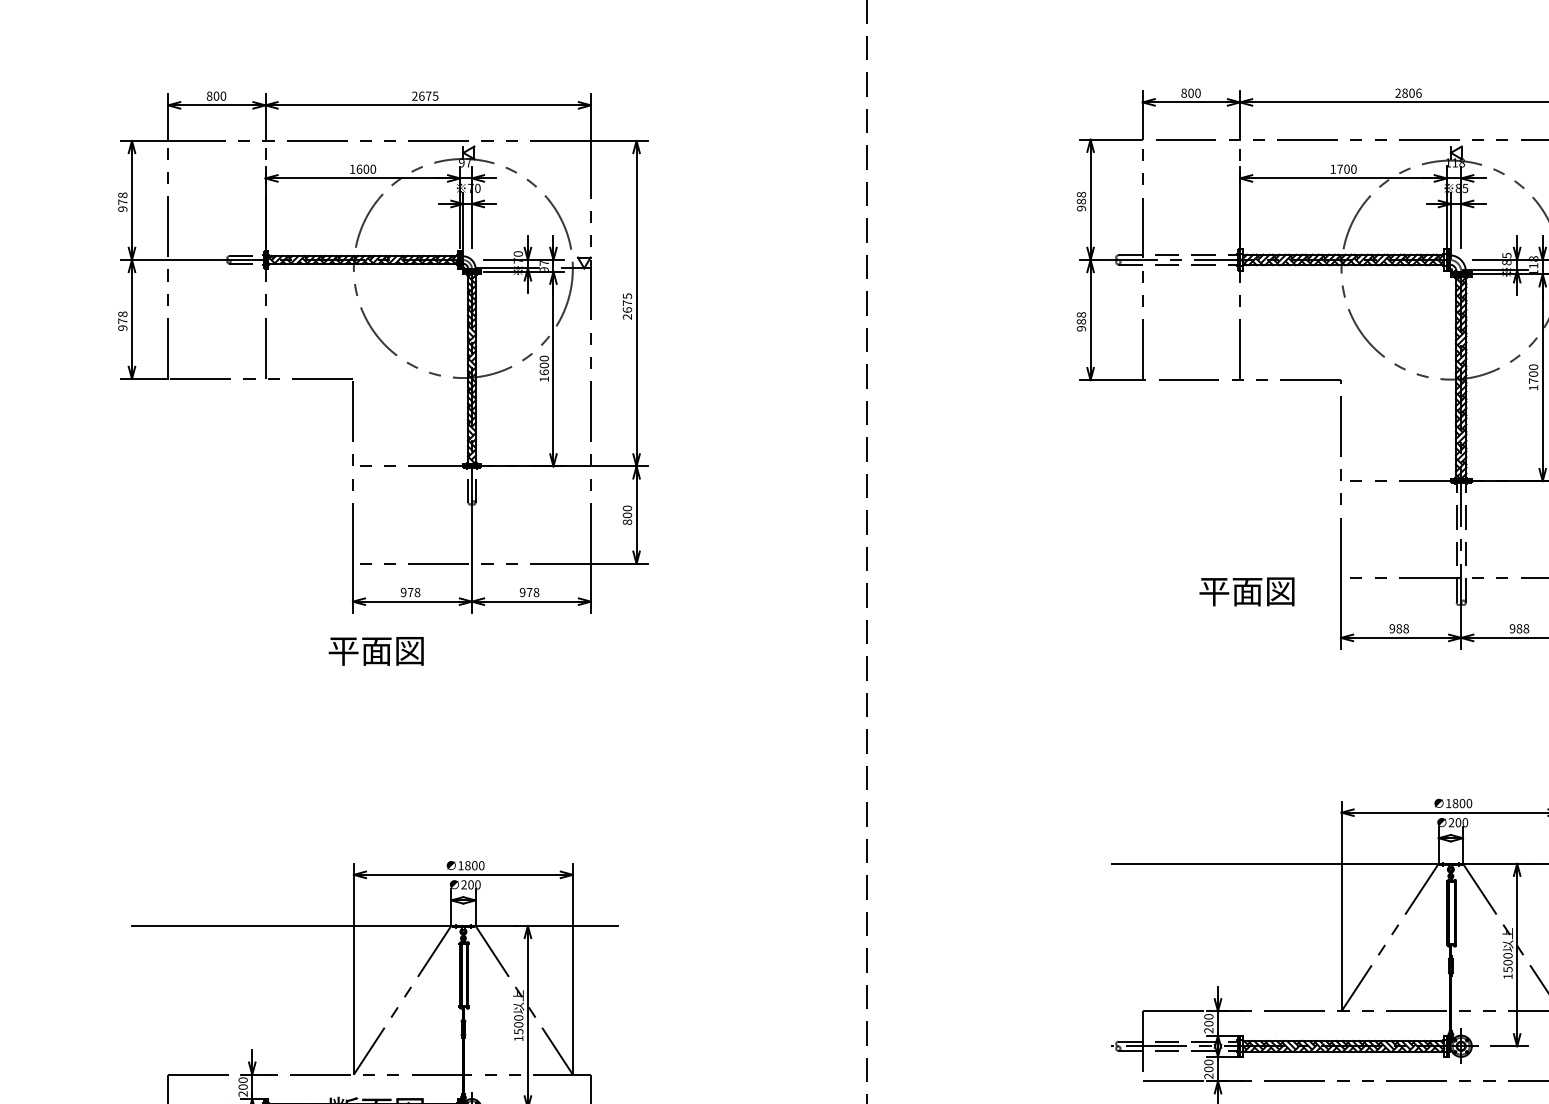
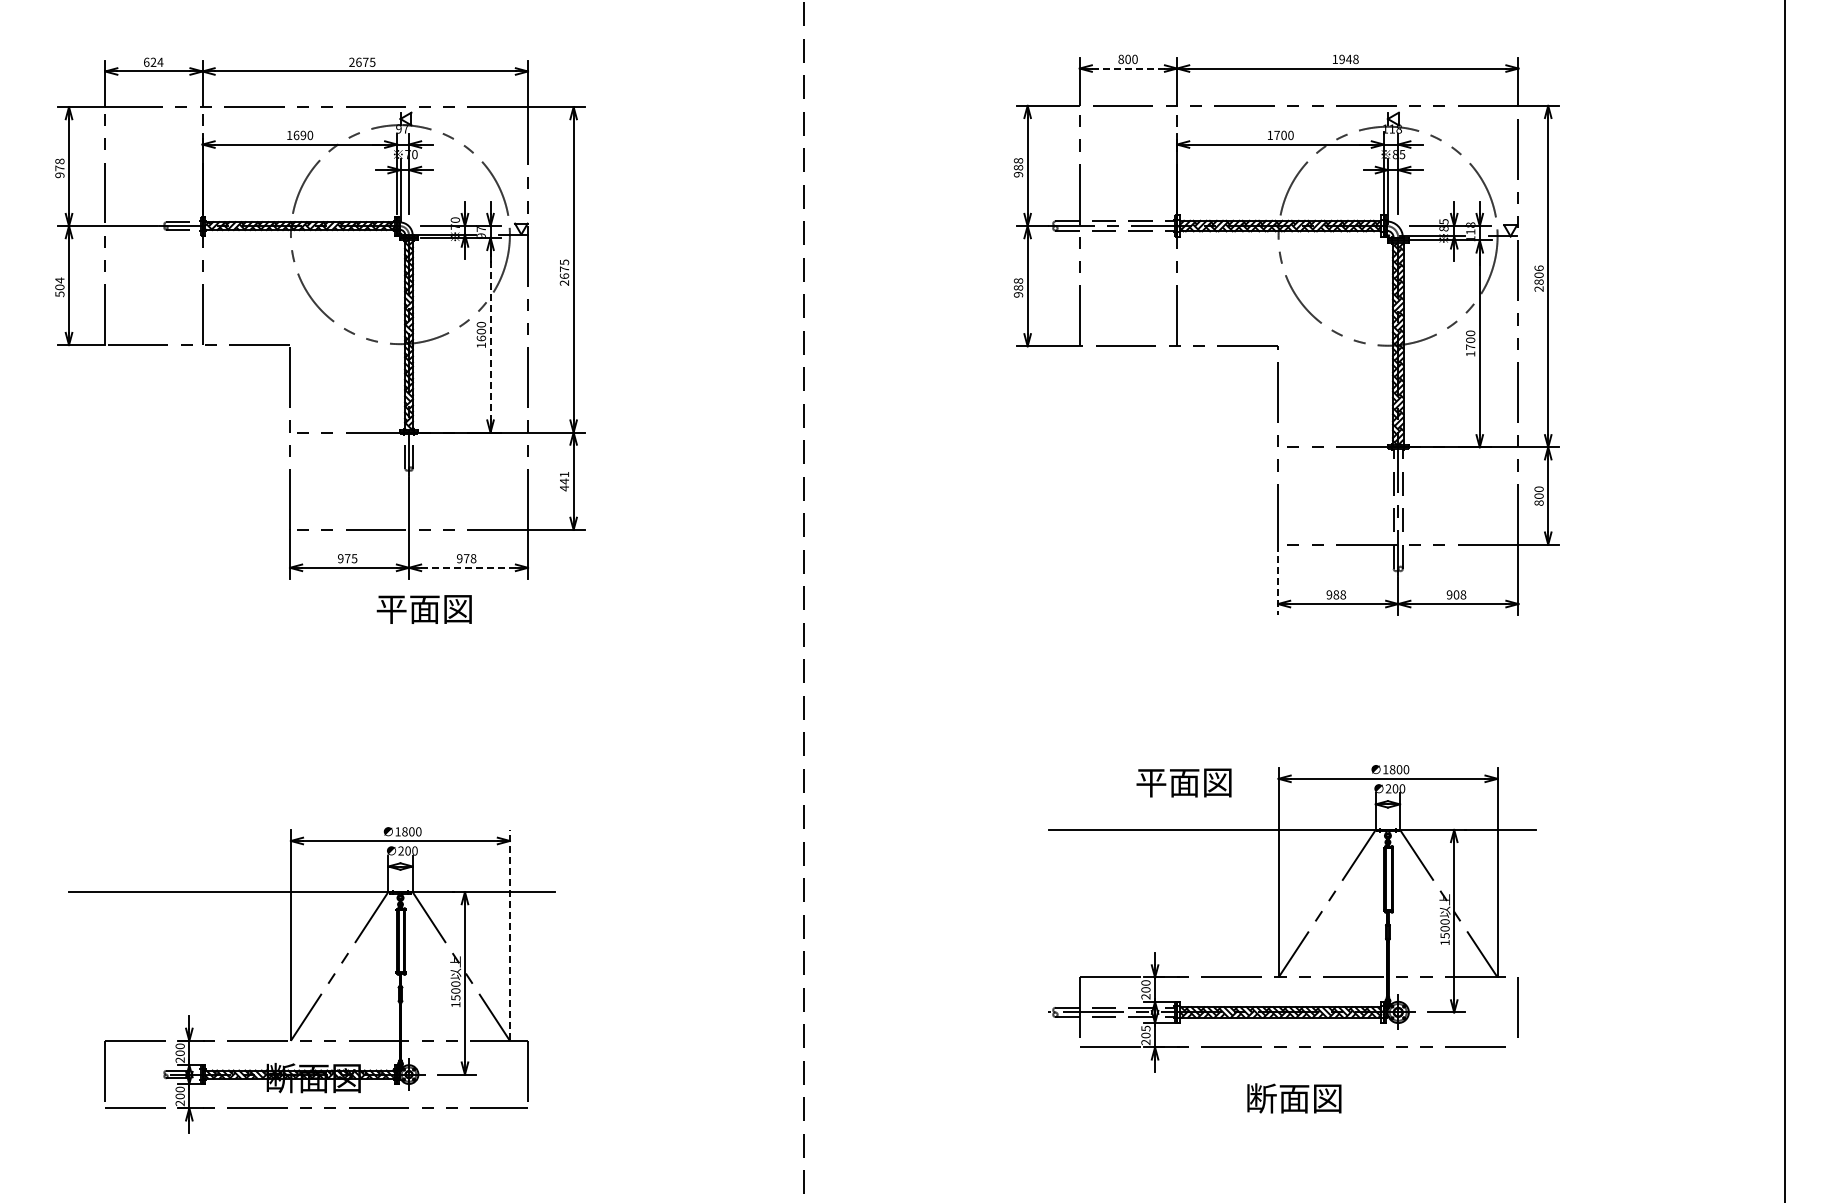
text: (1408, 93) -> (1345, 59), 2806 -> 1948
text: (216, 95) -> (153, 61), 800 -> 624
line: (1190, 102) -> (1127, 68), solid -> dashed
text: (366, 169) -> (303, 135), 1600 -> 1690
text: (122, 321) -> (59, 287), 978 -> 504
line: (553, 369) -> (490, 335), solid -> dashed
text: (627, 515) -> (564, 481), 800 -> 441
text: (1246, 591) -> (1183, 782), moved
text: (417, 592) -> (354, 558), 978 -> 975
line: (532, 601) -> (469, 567), solid -> dashed
line: (1341, 614) -> (1278, 580), solid -> dashed
text: (1519, 629) -> (1456, 595), 988 -> 908
text: (375, 651) -> (423, 609), moved
line: (572, 968) -> (509, 934), solid -> dashed
text: (1208, 1062) -> (1145, 1028), 200 -> 205

